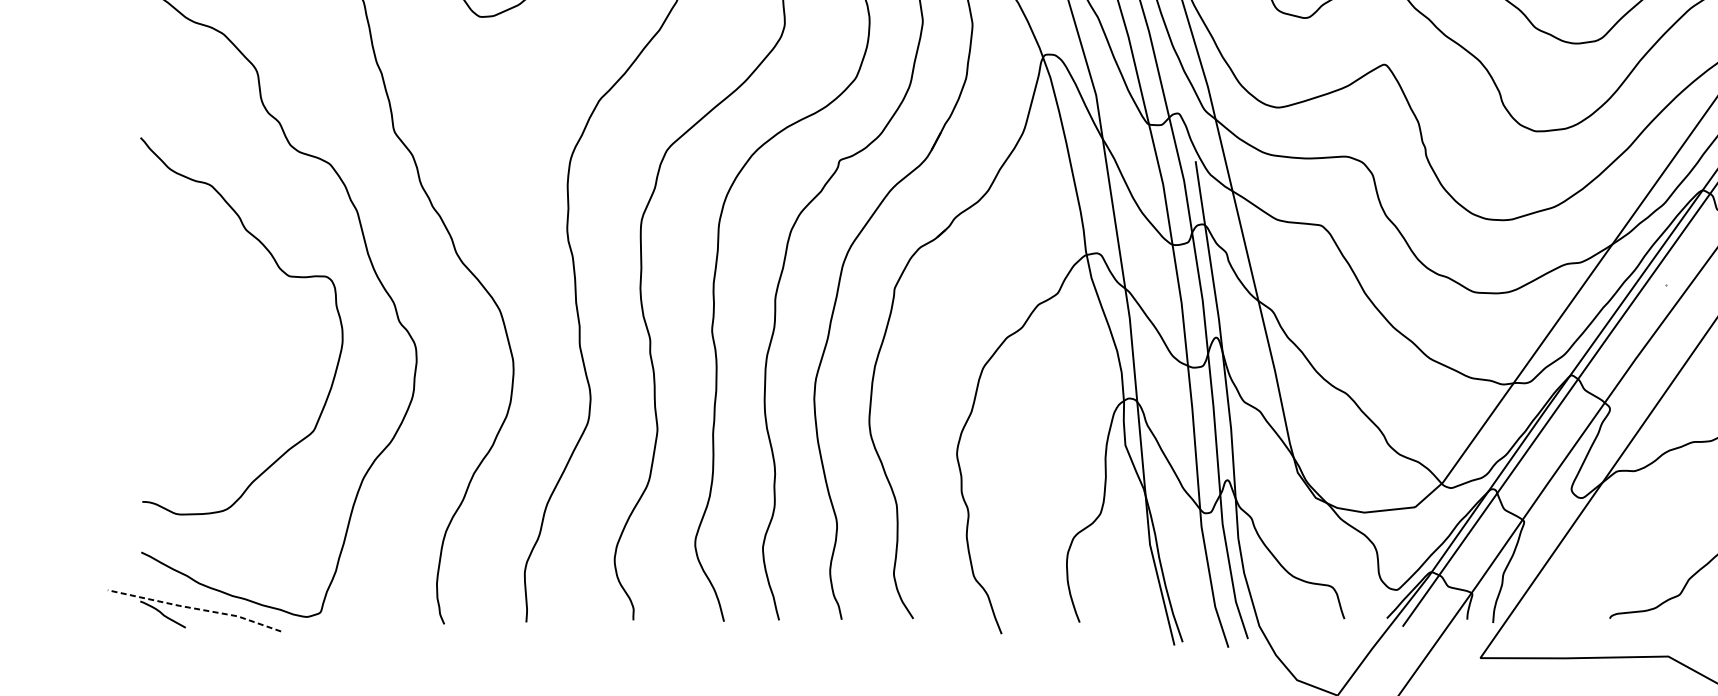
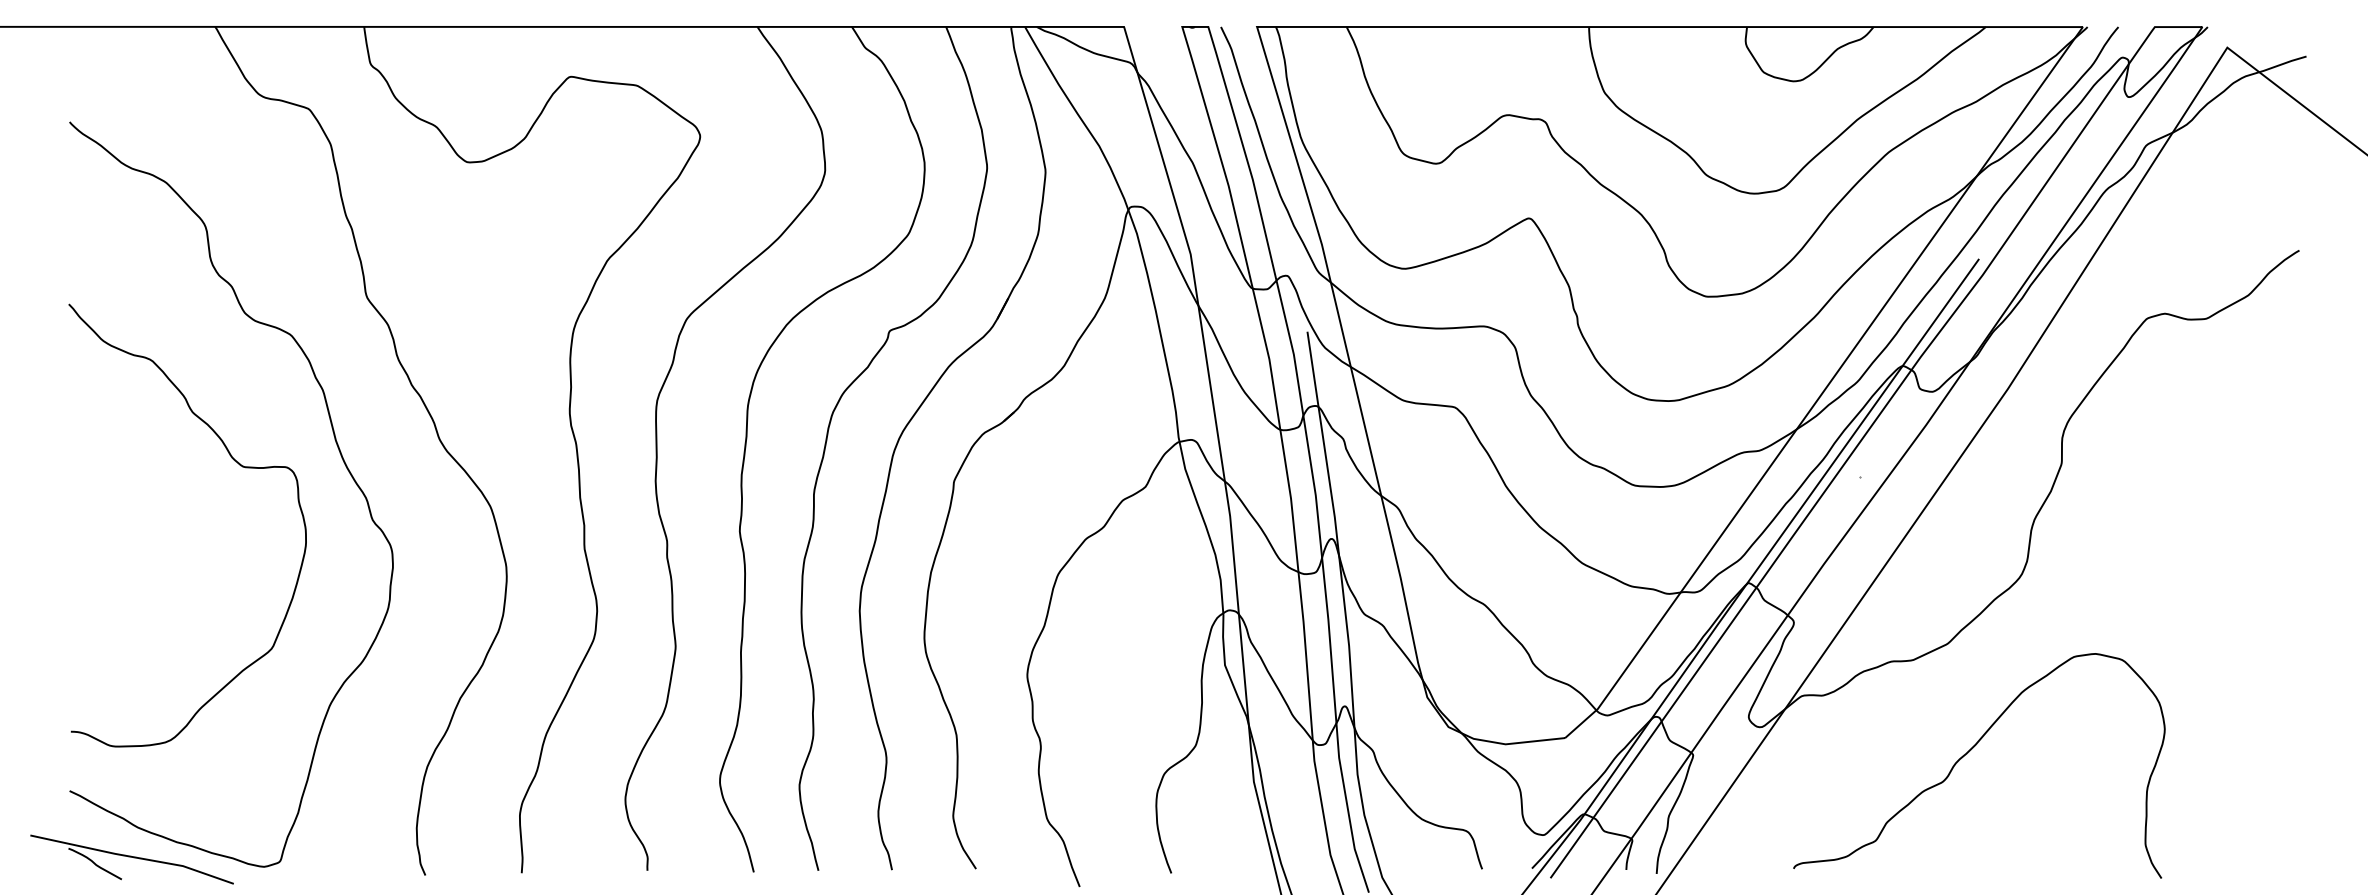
line: (194, 608) -> (132, 856), dashed -> solid

